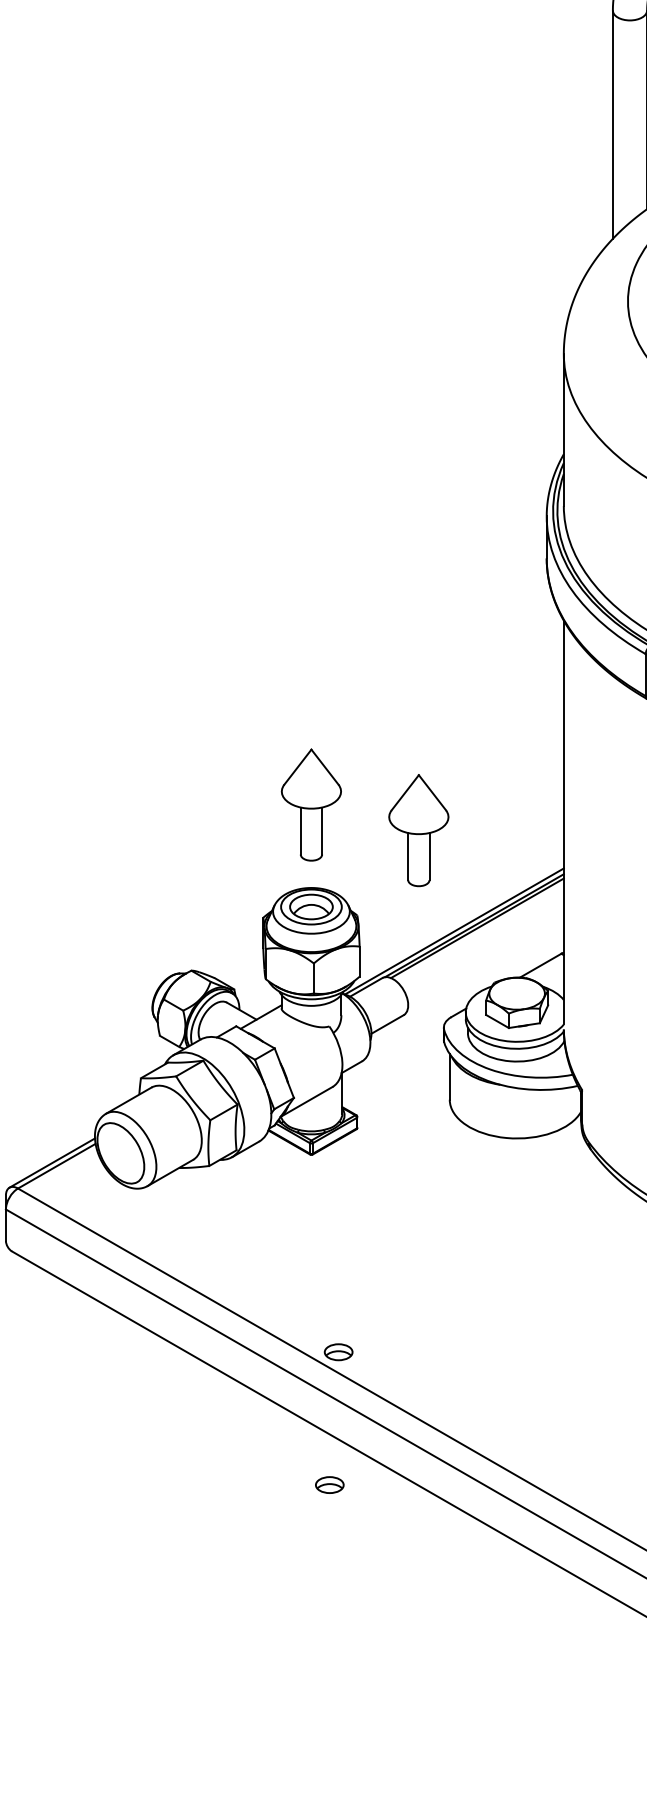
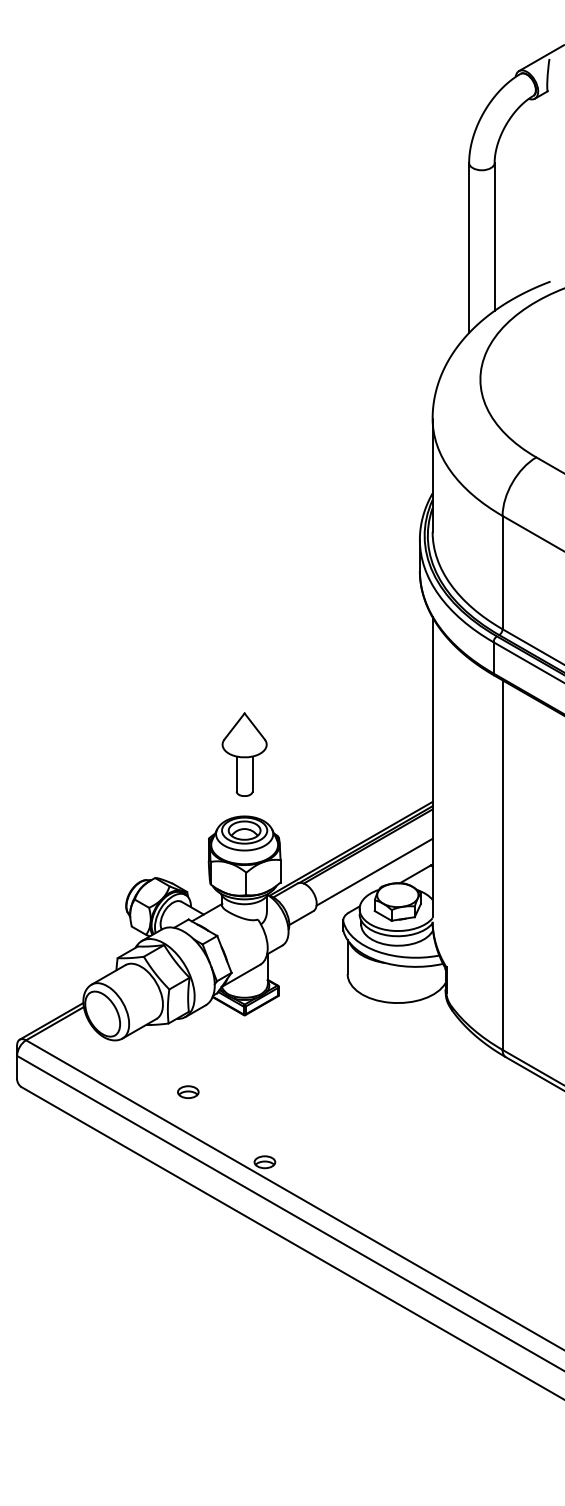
part: (418, 830) -> (324, 773), removed
line: (485, 961) -> (374, 871), added
part: (330, 1485) -> (188, 1092), moved

